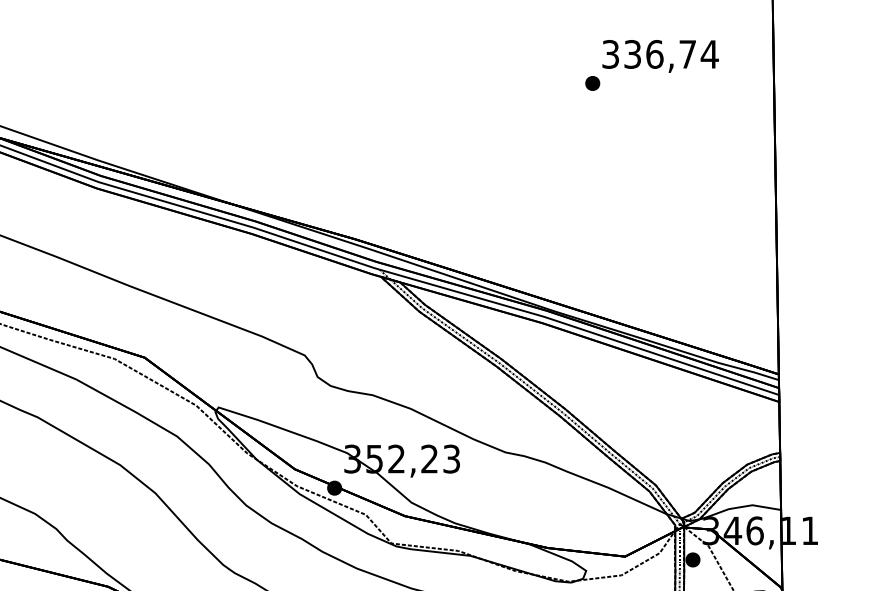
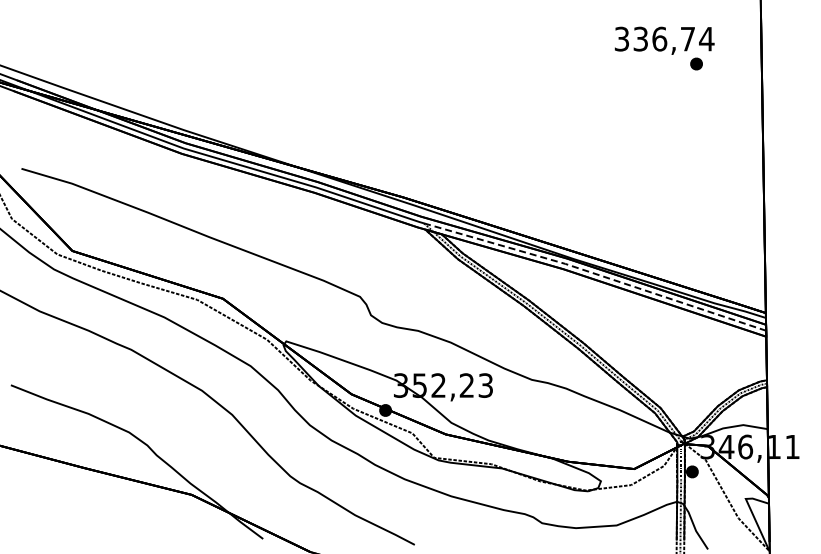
part: (592, 82) -> (696, 63), moved
line: (579, 328) -> (595, 273), solid -> dashed

